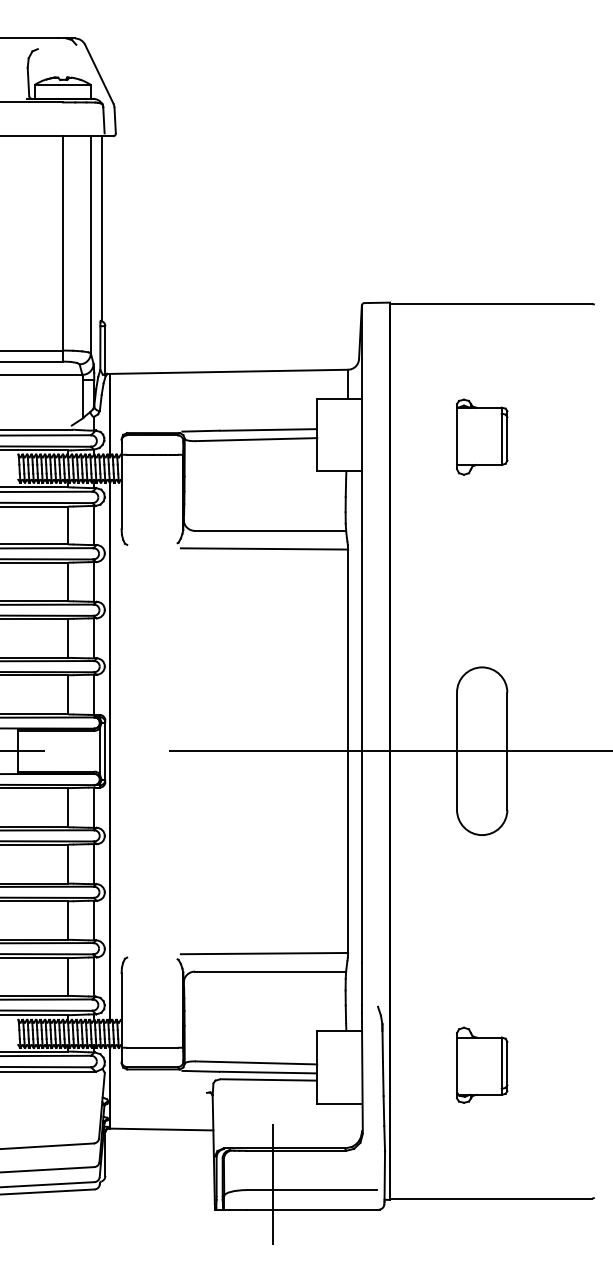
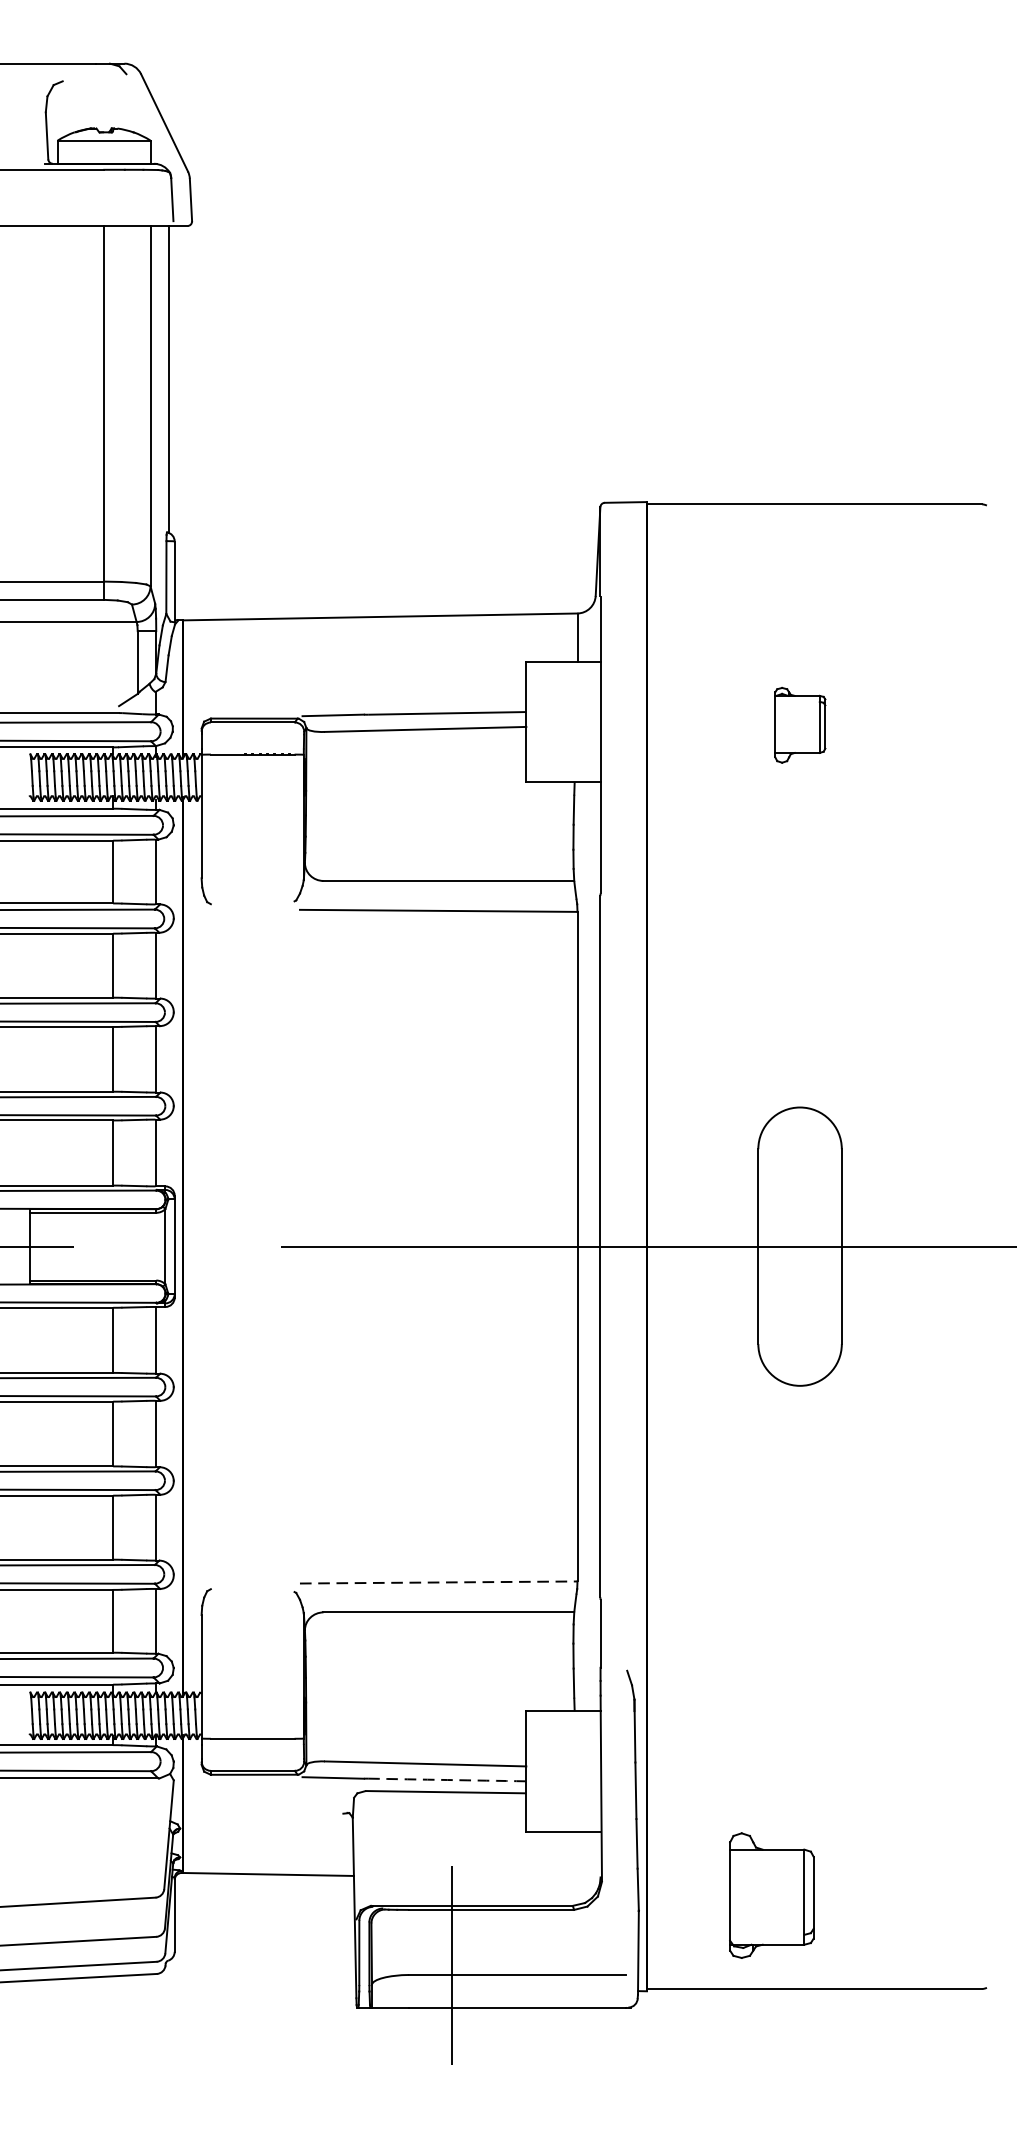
part: (482, 436) -> (800, 724), size x0.6
line: (264, 953) -> (438, 1582), solid -> dashed
part: (482, 1064) -> (772, 1894), moved
arc: (269, 1072) -> (447, 1779), solid -> dashed

